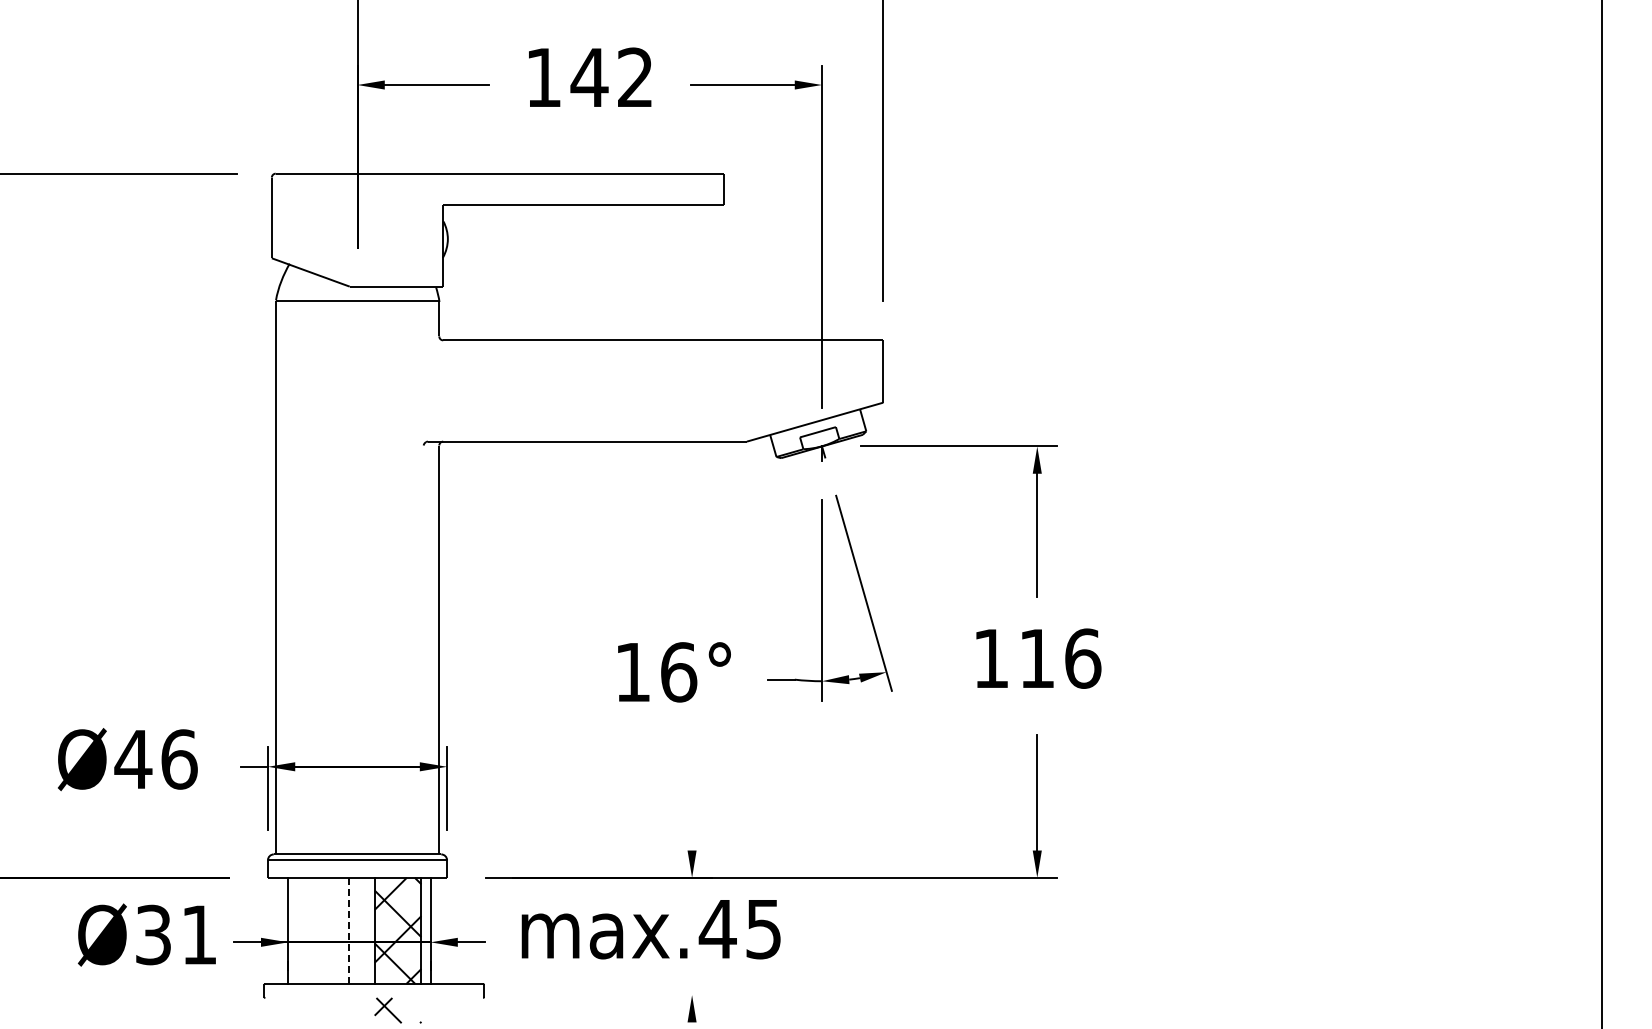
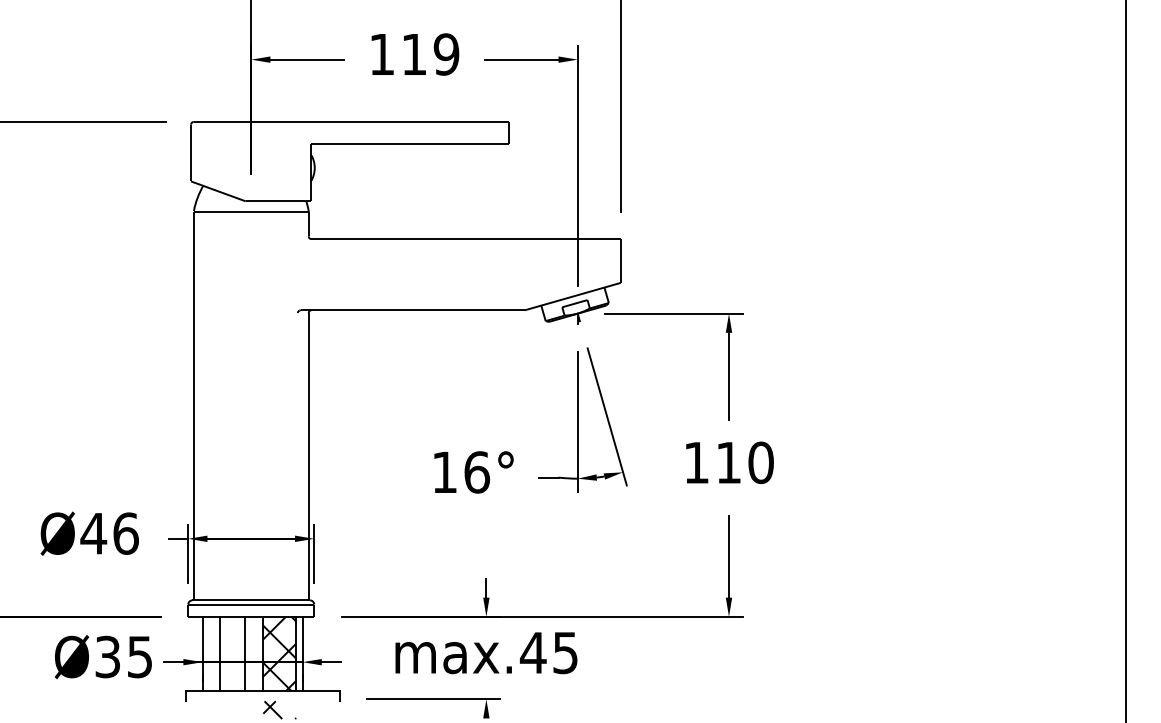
text: (611, 77) -> (429, 54), 142 -> 119
text: (1083, 658) -> (761, 462), 116 -> 110
line: (692, 836) -> (486, 587), added
text: (650, 929) -> (485, 653), moved
line: (313, 930) -> (220, 653), added
line: (348, 930) -> (244, 653), dashed -> solid
text: (199, 935) -> (140, 657), Ø31 -> Ø35
line: (616, 995) -> (433, 699), added

